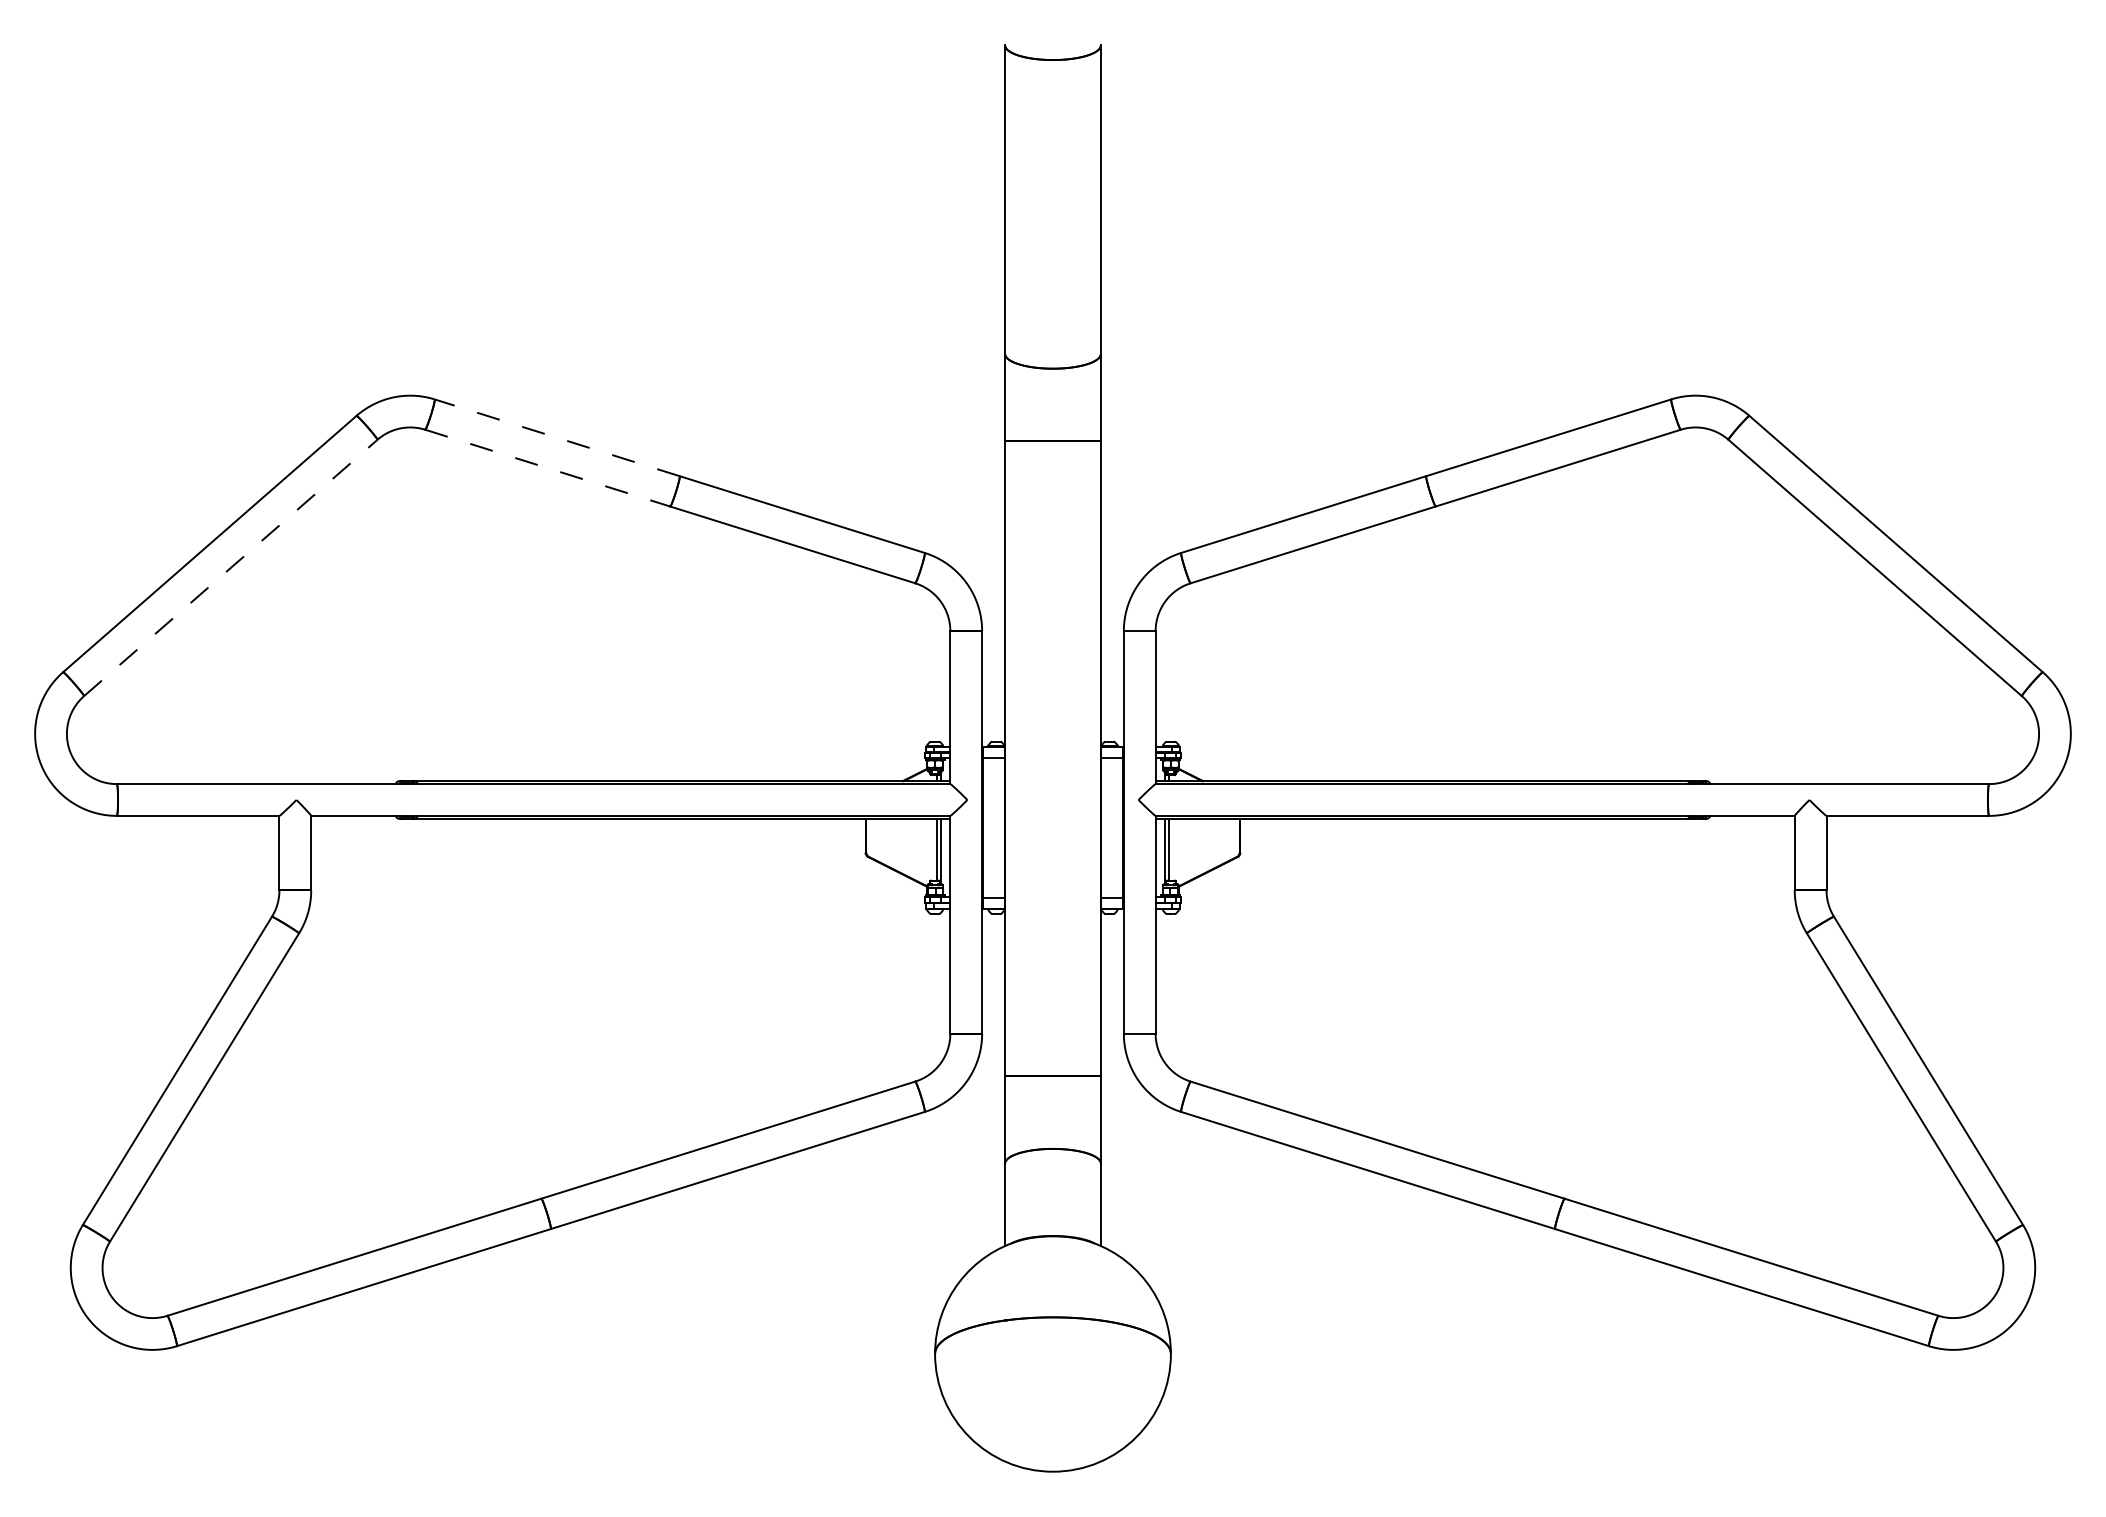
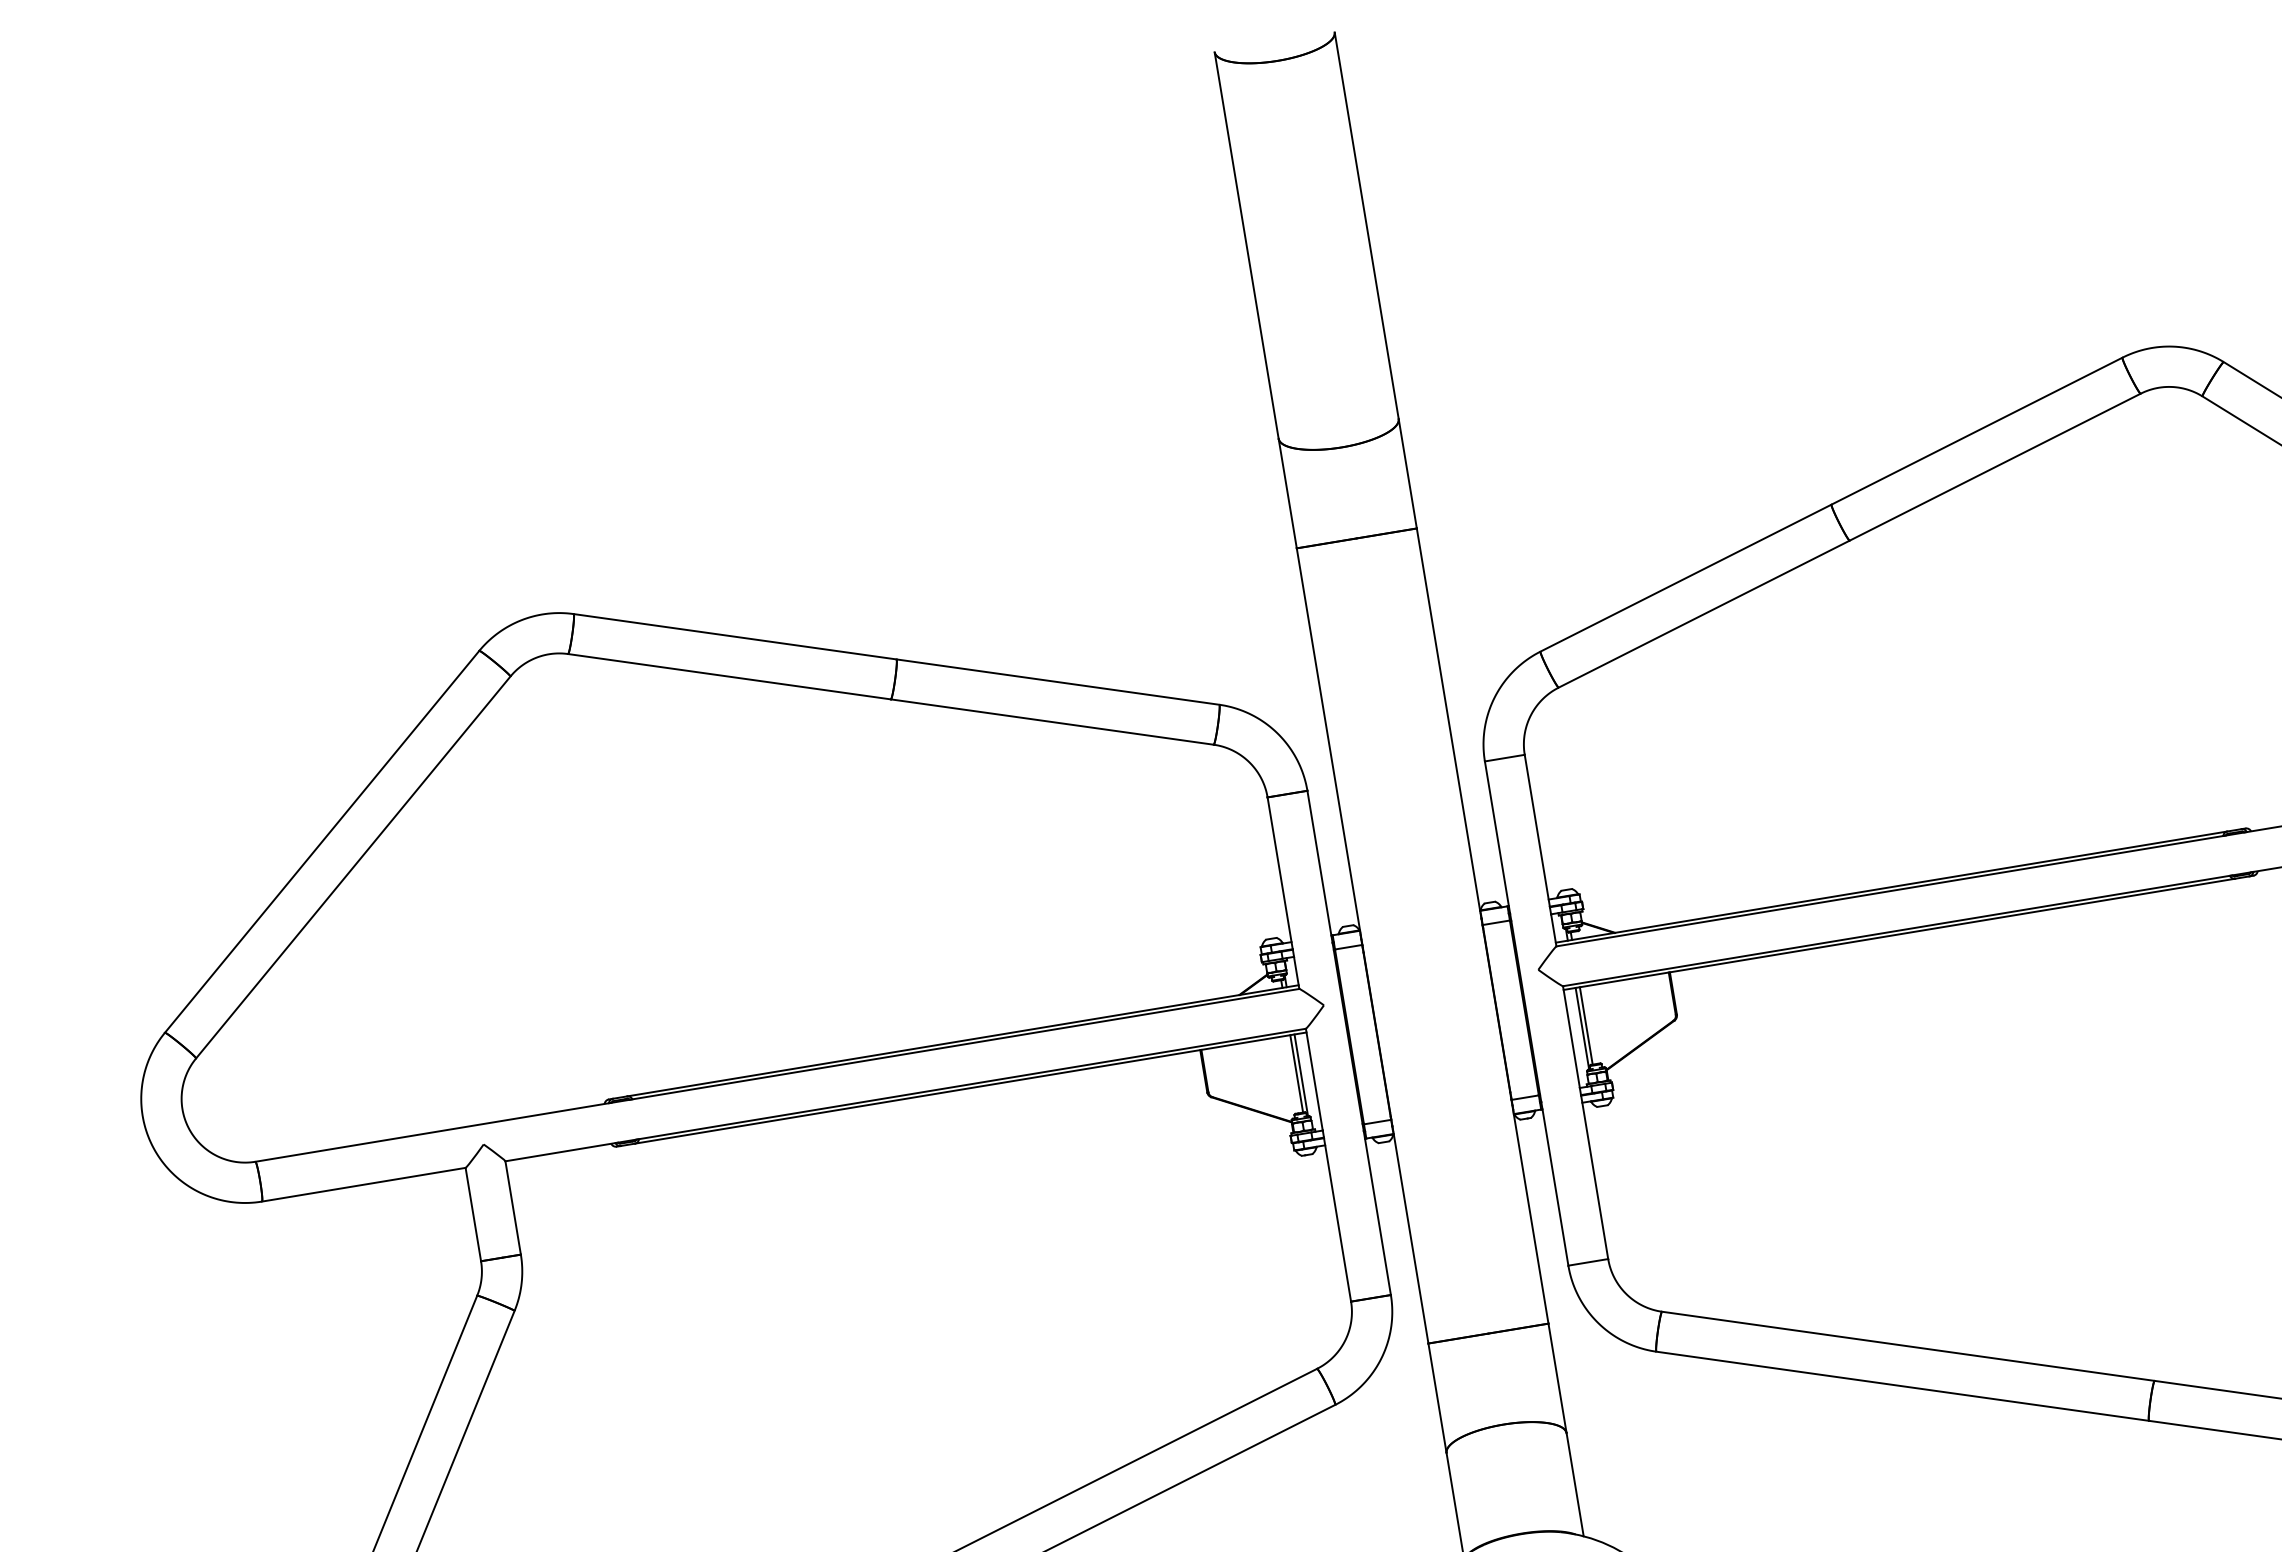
line: (556, 437) -> (734, 636), dashed -> solid
line: (548, 468) -> (730, 677), dashed -> solid
line: (230, 567) -> (352, 866), dashed -> solid

